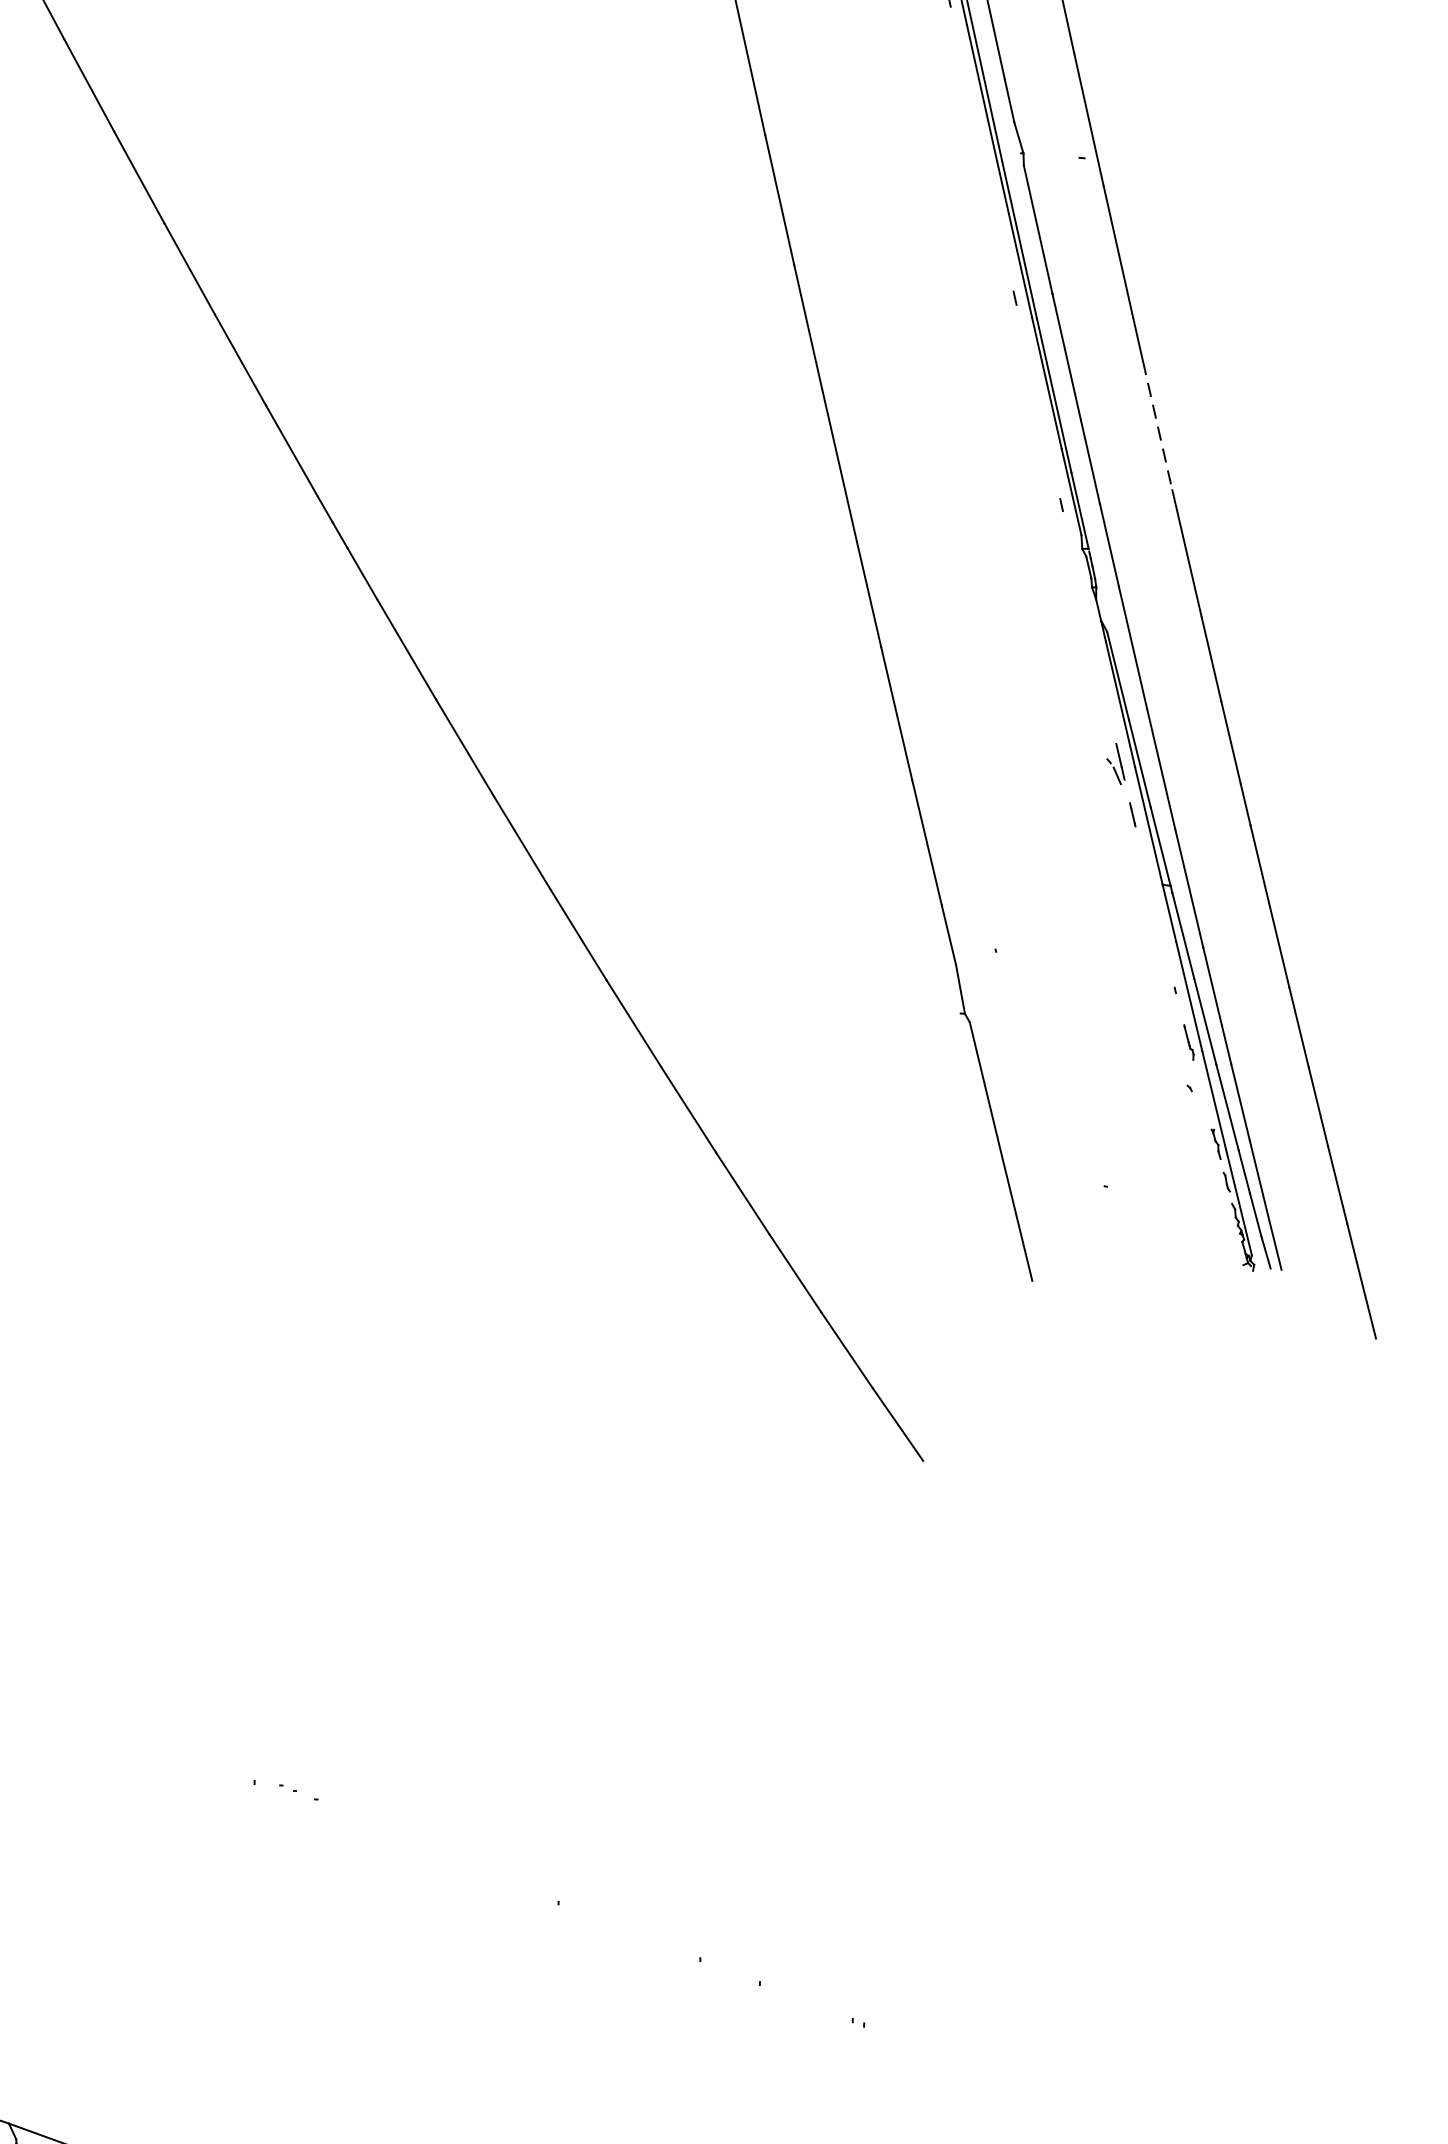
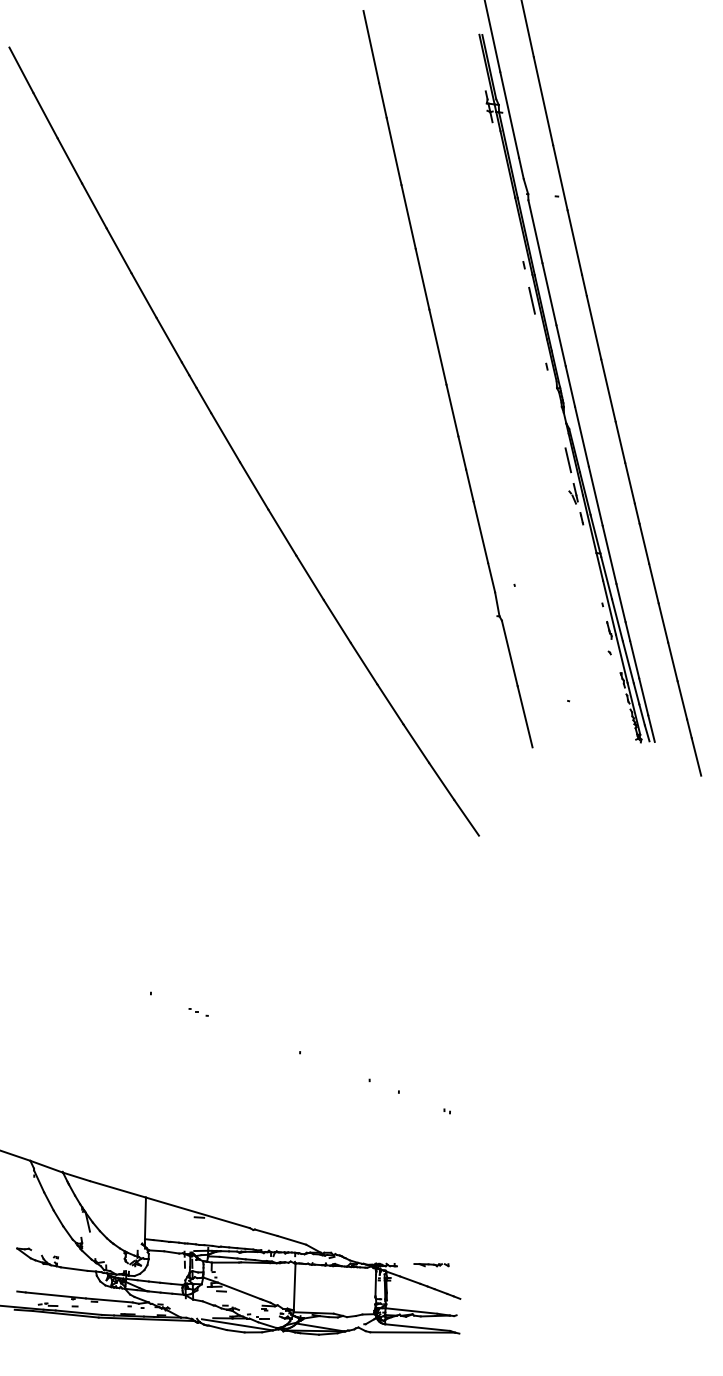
line: (1030, 370) -> (531, 300), added
line: (1158, 427) -> (594, 328), dashed -> solid
line: (1105, 696) -> (568, 460), added
part: (298, 1792) -> (198, 1012), moved

